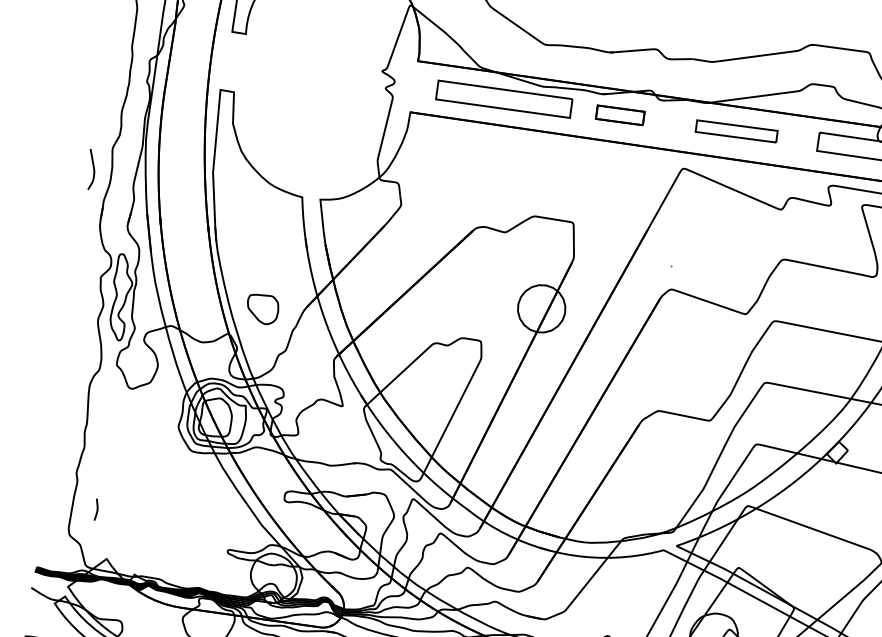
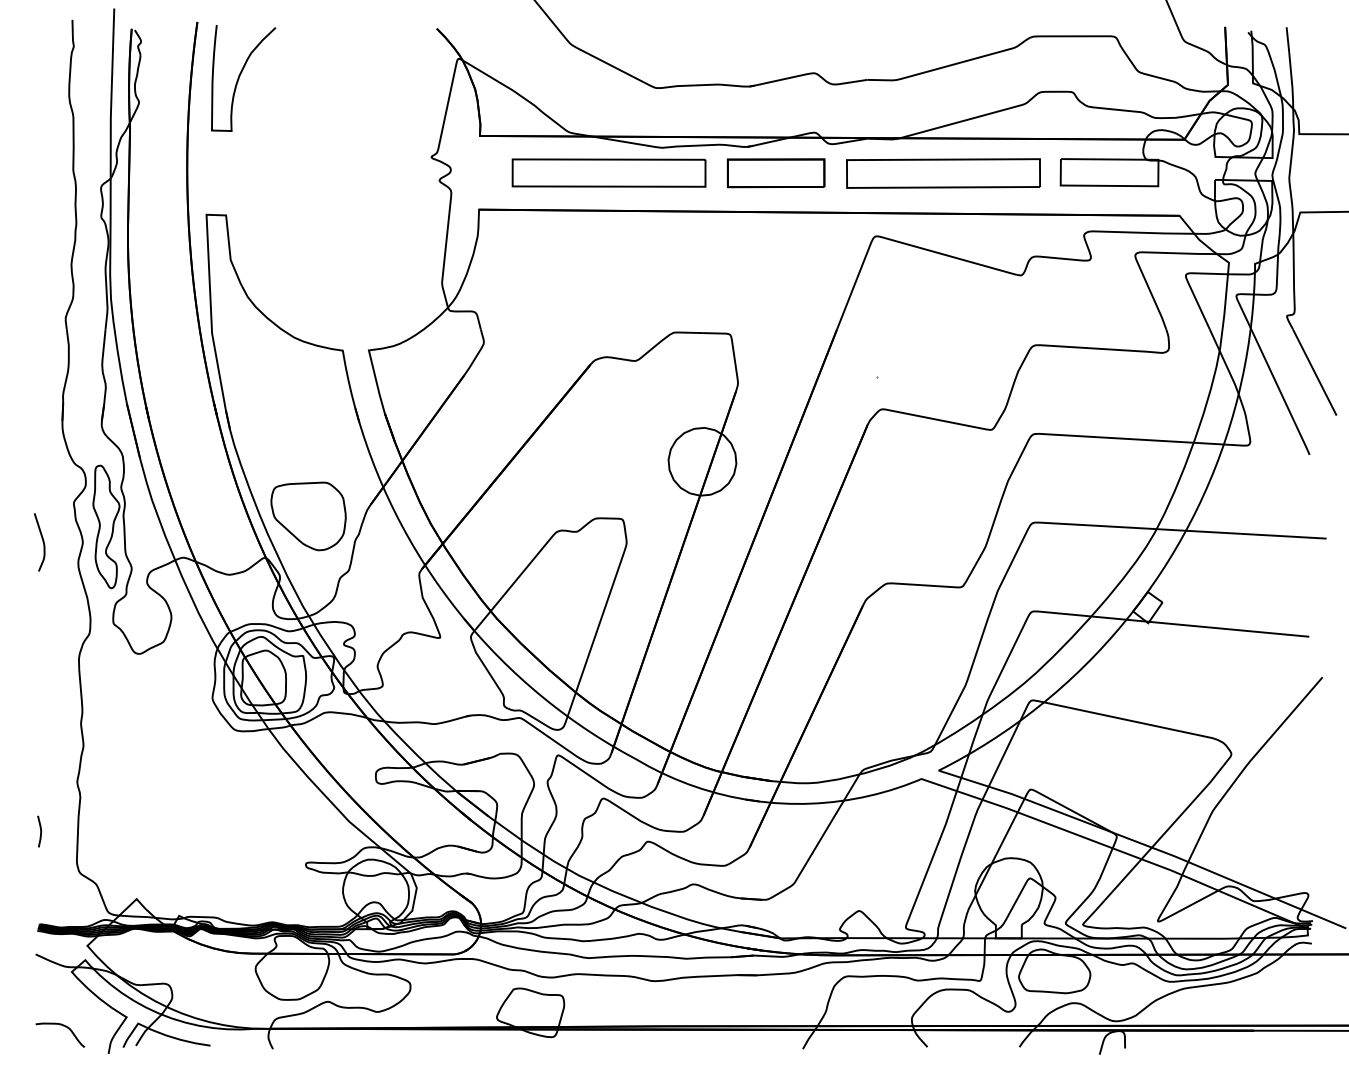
part: (619, 115) -> (775, 173), size x1.43
part: (736, 131) -> (943, 173), size x1.67
curve: (93, 170) -> (42, 542), moved
part: (262, 309) -> (308, 516), size x1.67
curve: (97, 509) -> (40, 831), moved

